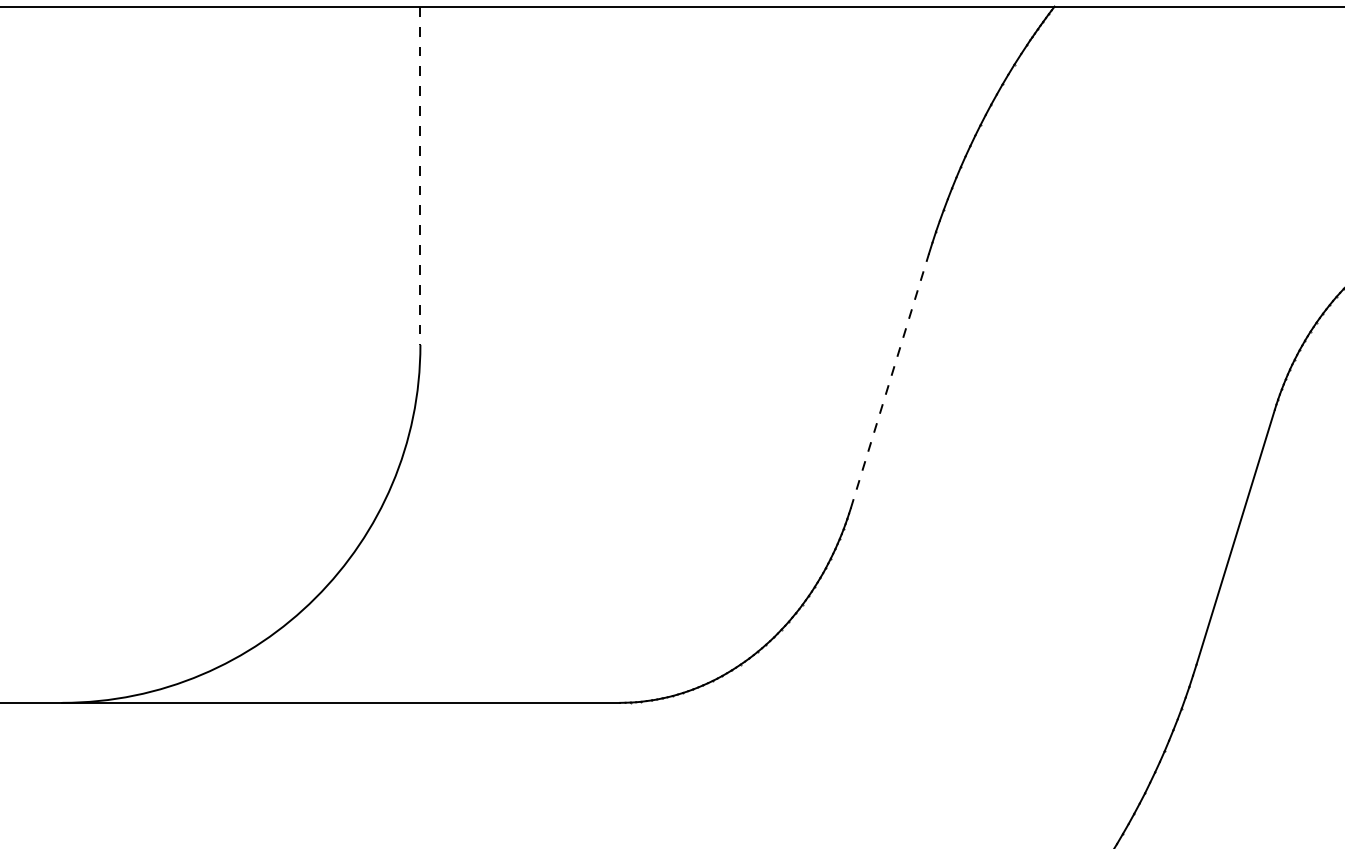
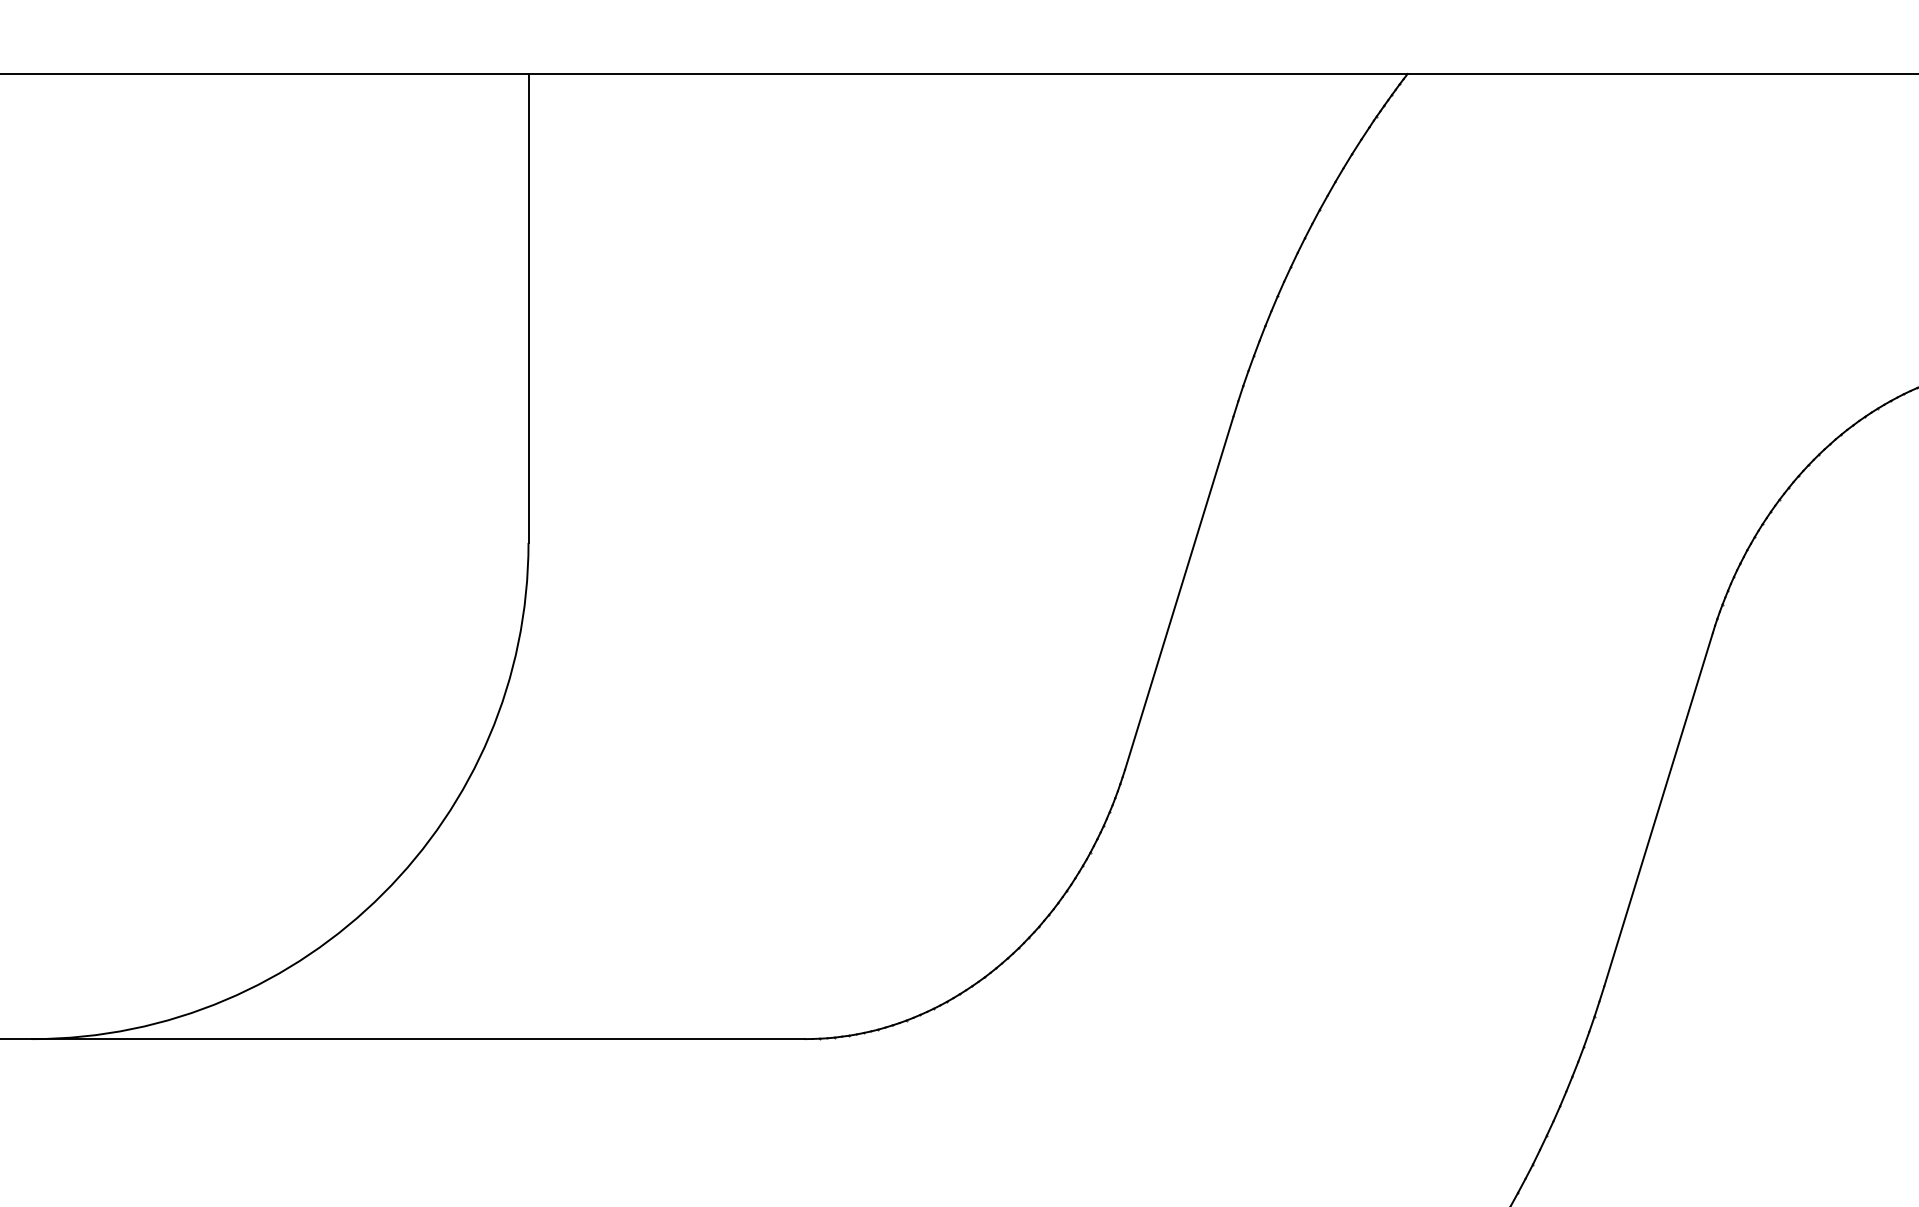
line: (420, 176) -> (528, 309), dashed -> solid
line: (890, 381) -> (1179, 593), dashed -> solid

